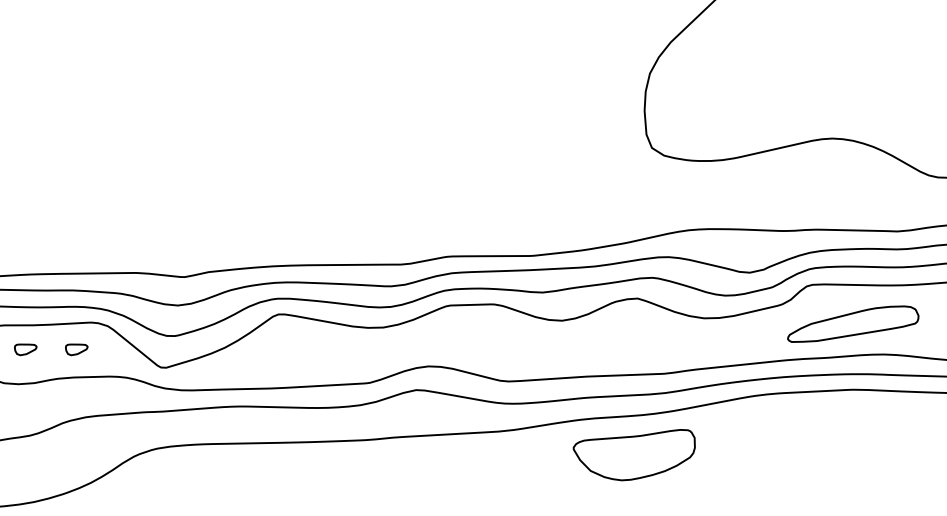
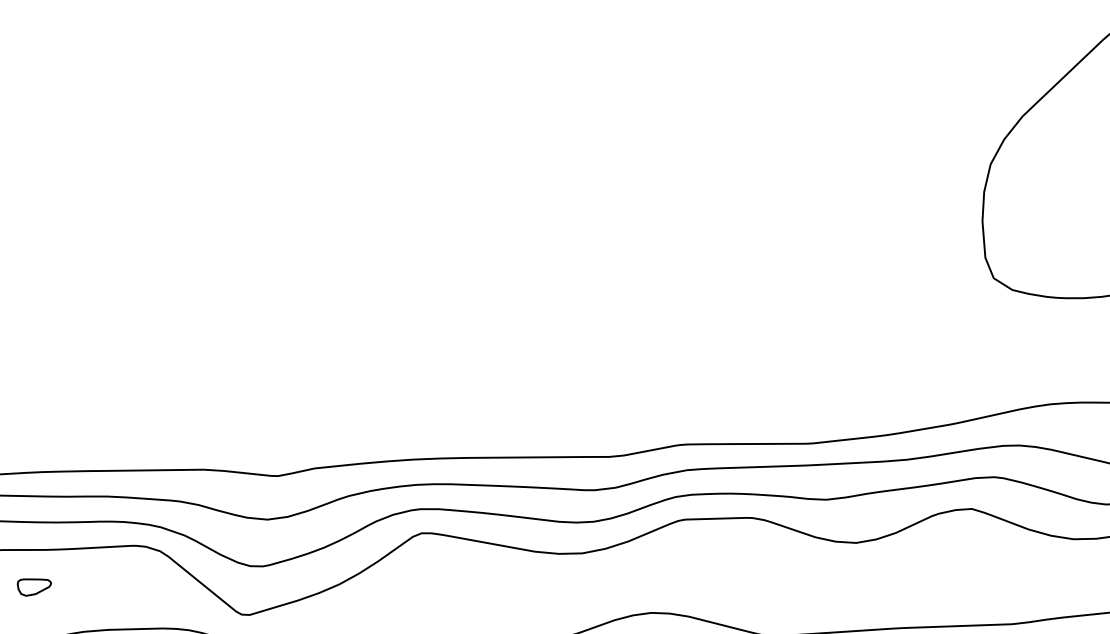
part: (76, 349) -> (112, 586), removed

